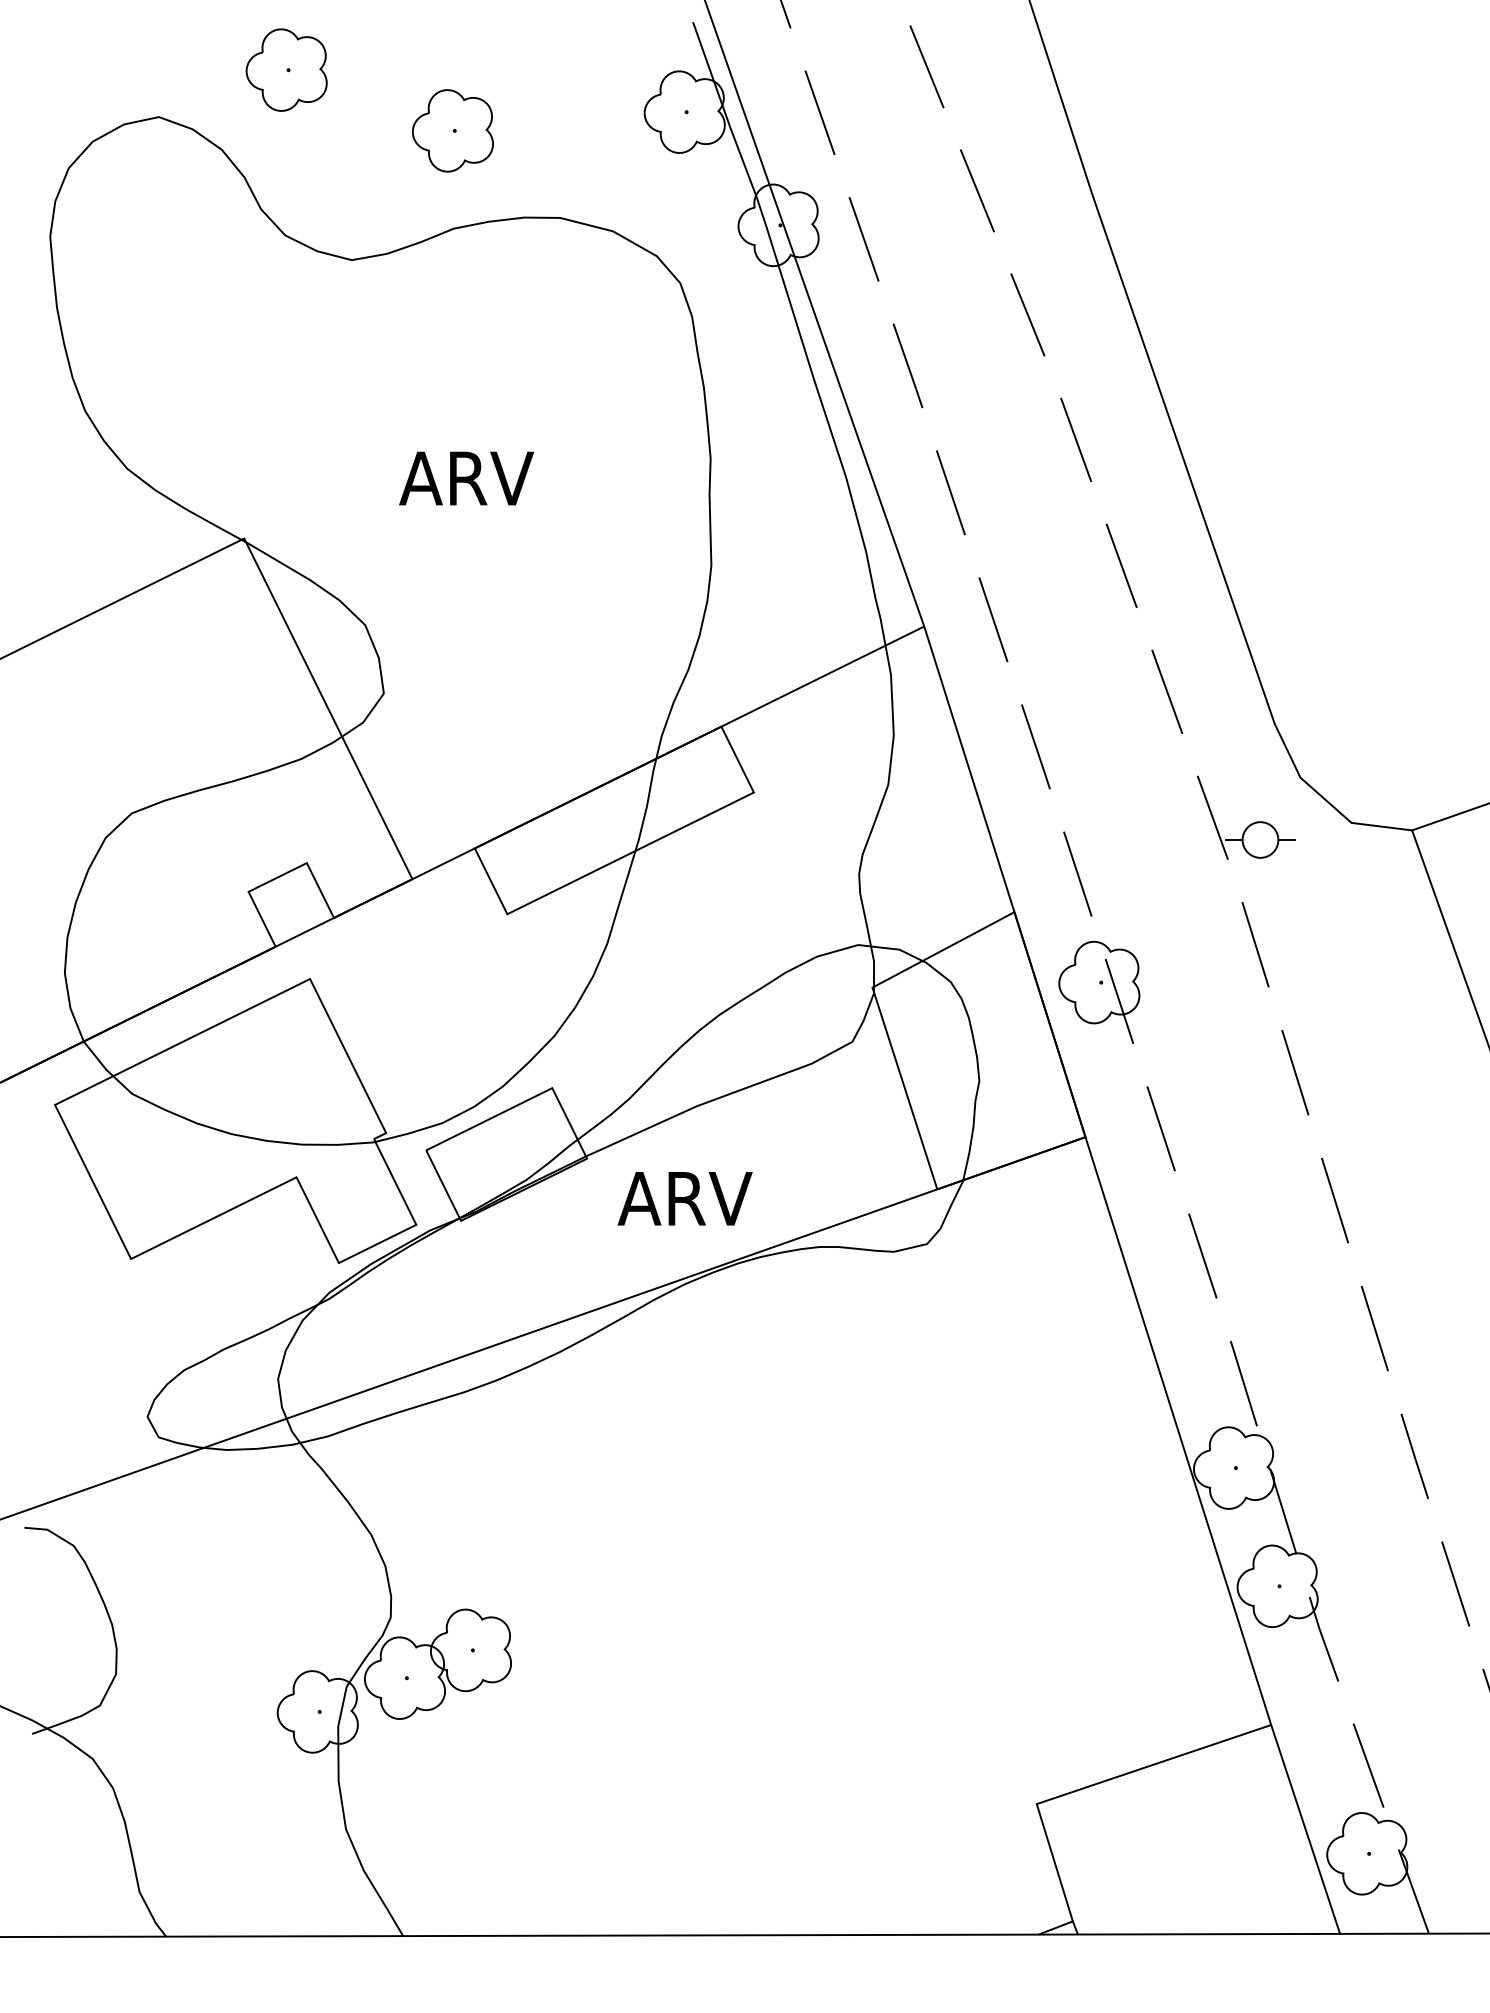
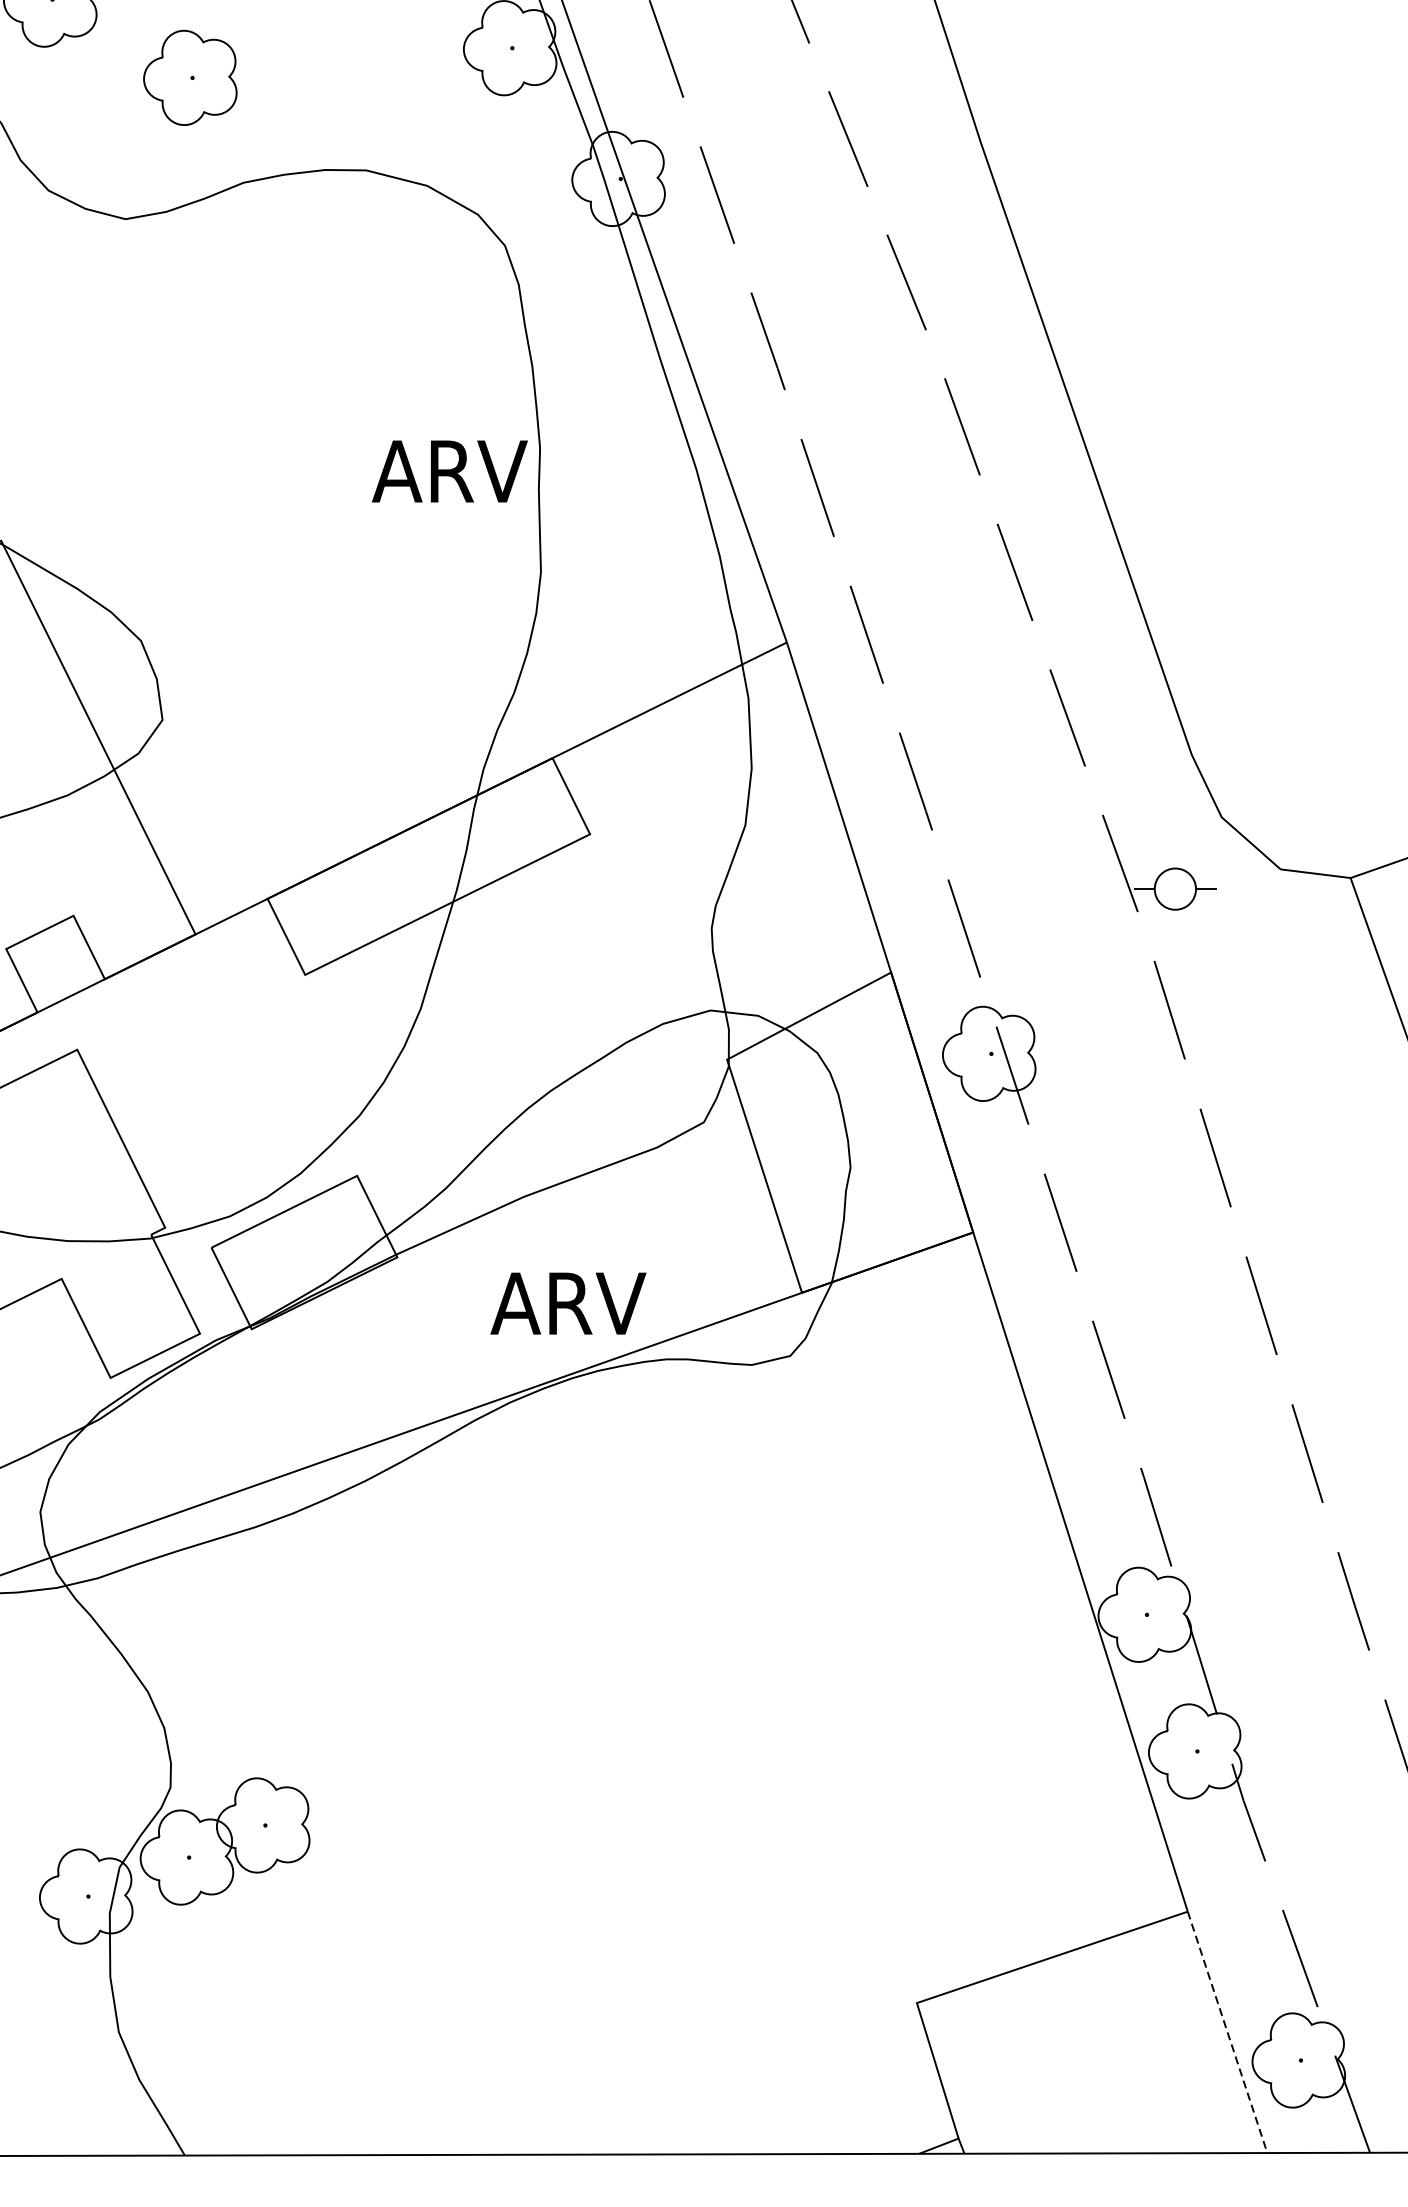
part: (452, 130) -> (189, 77), moved
text: (466, 478) -> (449, 471), moved
text: (684, 1198) -> (567, 1303), moved
line: (1305, 1829) -> (1227, 2032), solid -> dashed

